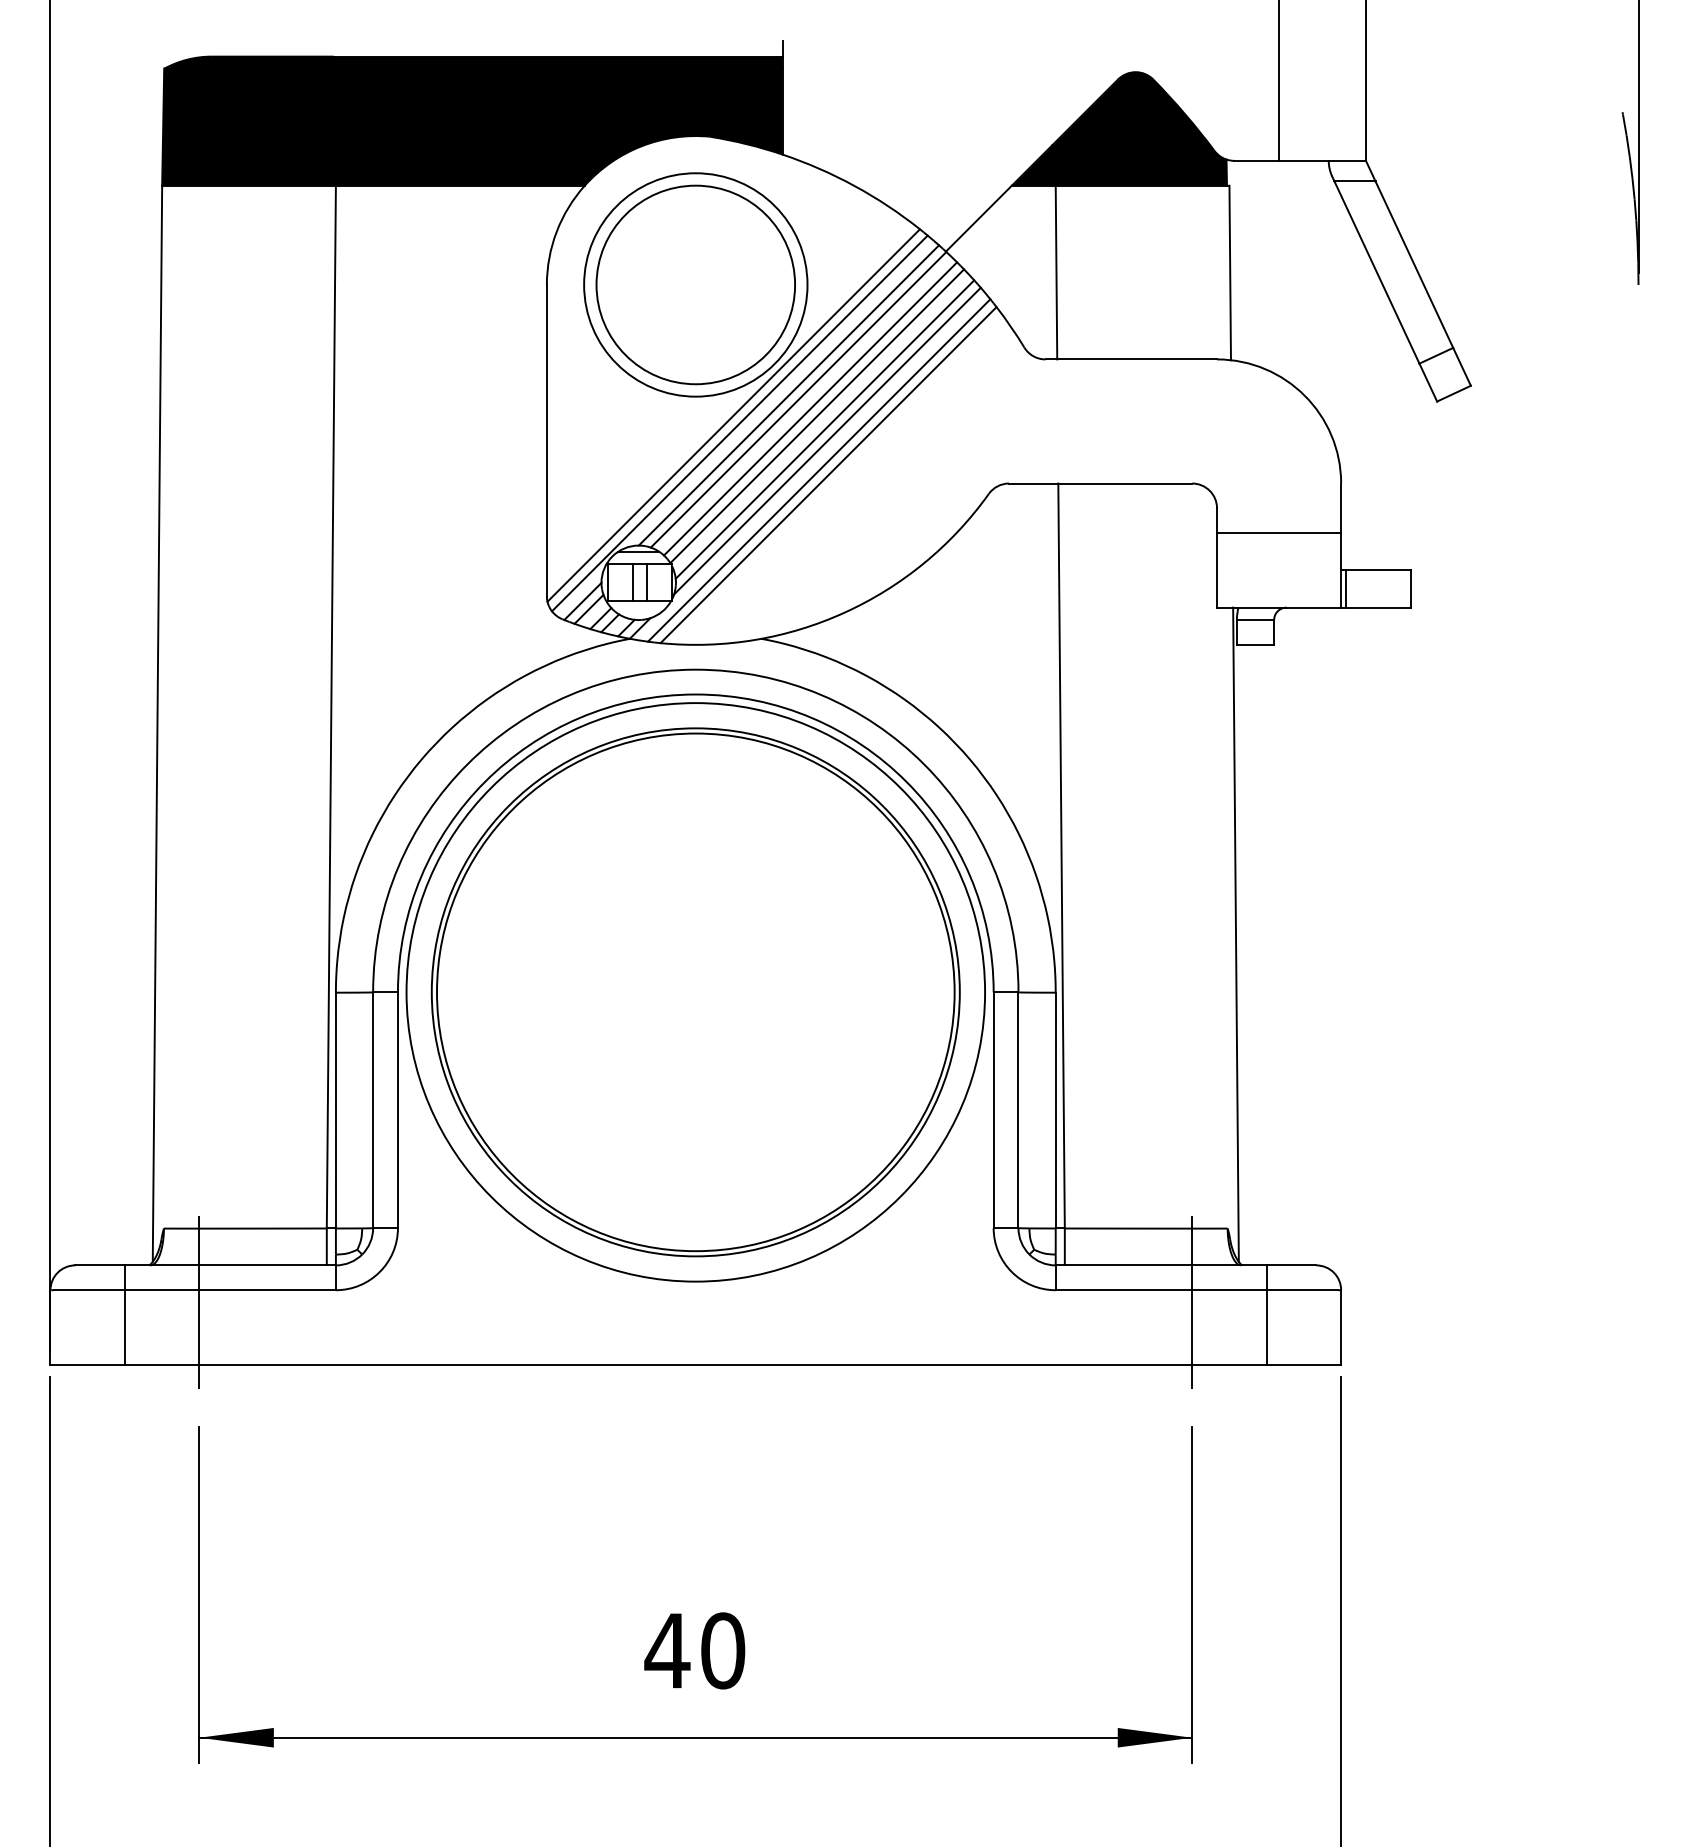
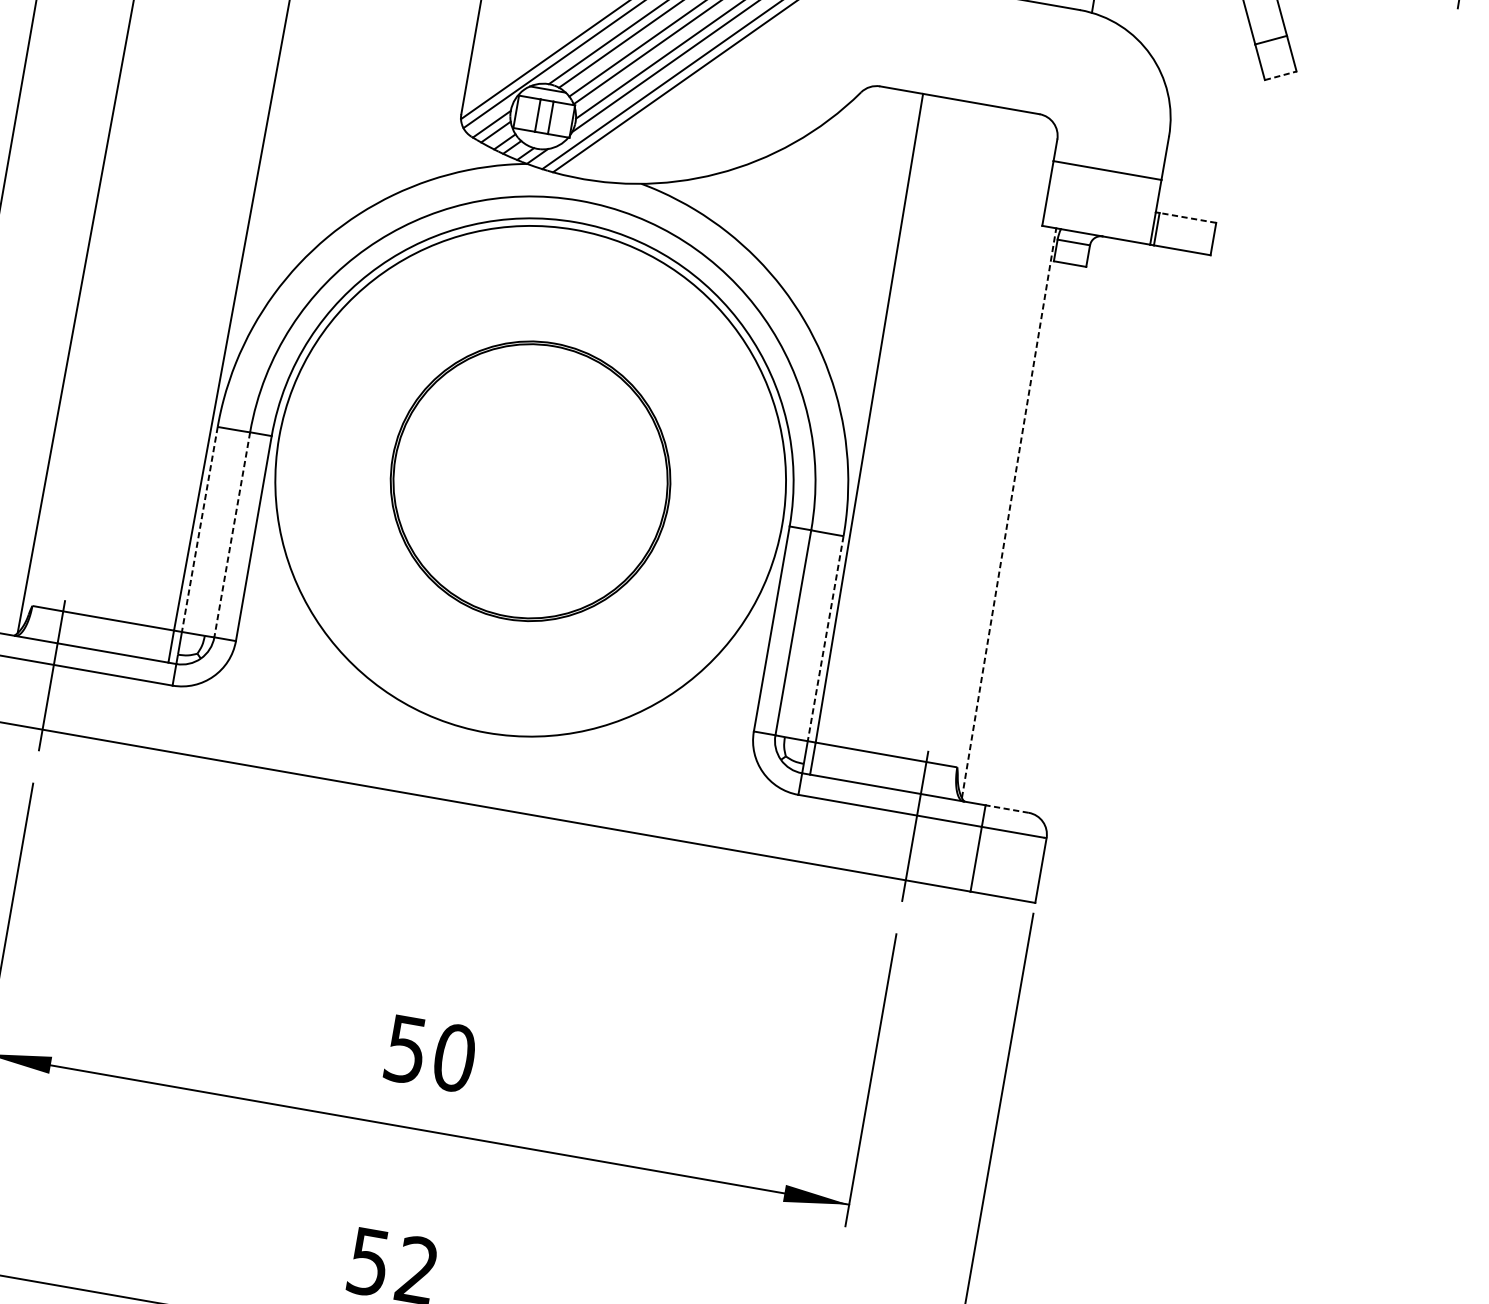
line: (1454, 393) -> (1281, 75), solid -> dashed
line: (1378, 570) -> (1188, 218), solid -> dashed
line: (1235, 934) -> (1008, 512), solid -> dashed
part: (695, 992) -> (530, 481), size x0.6
line: (335, 1110) -> (199, 529), solid -> dashed
line: (373, 1110) -> (232, 535), solid -> dashed
line: (1055, 1110) -> (825, 638), solid -> dashed
line: (1291, 1265) -> (1007, 809), solid -> dashed
text: (667, 1651) -> (406, 1050), 40 -> 50

